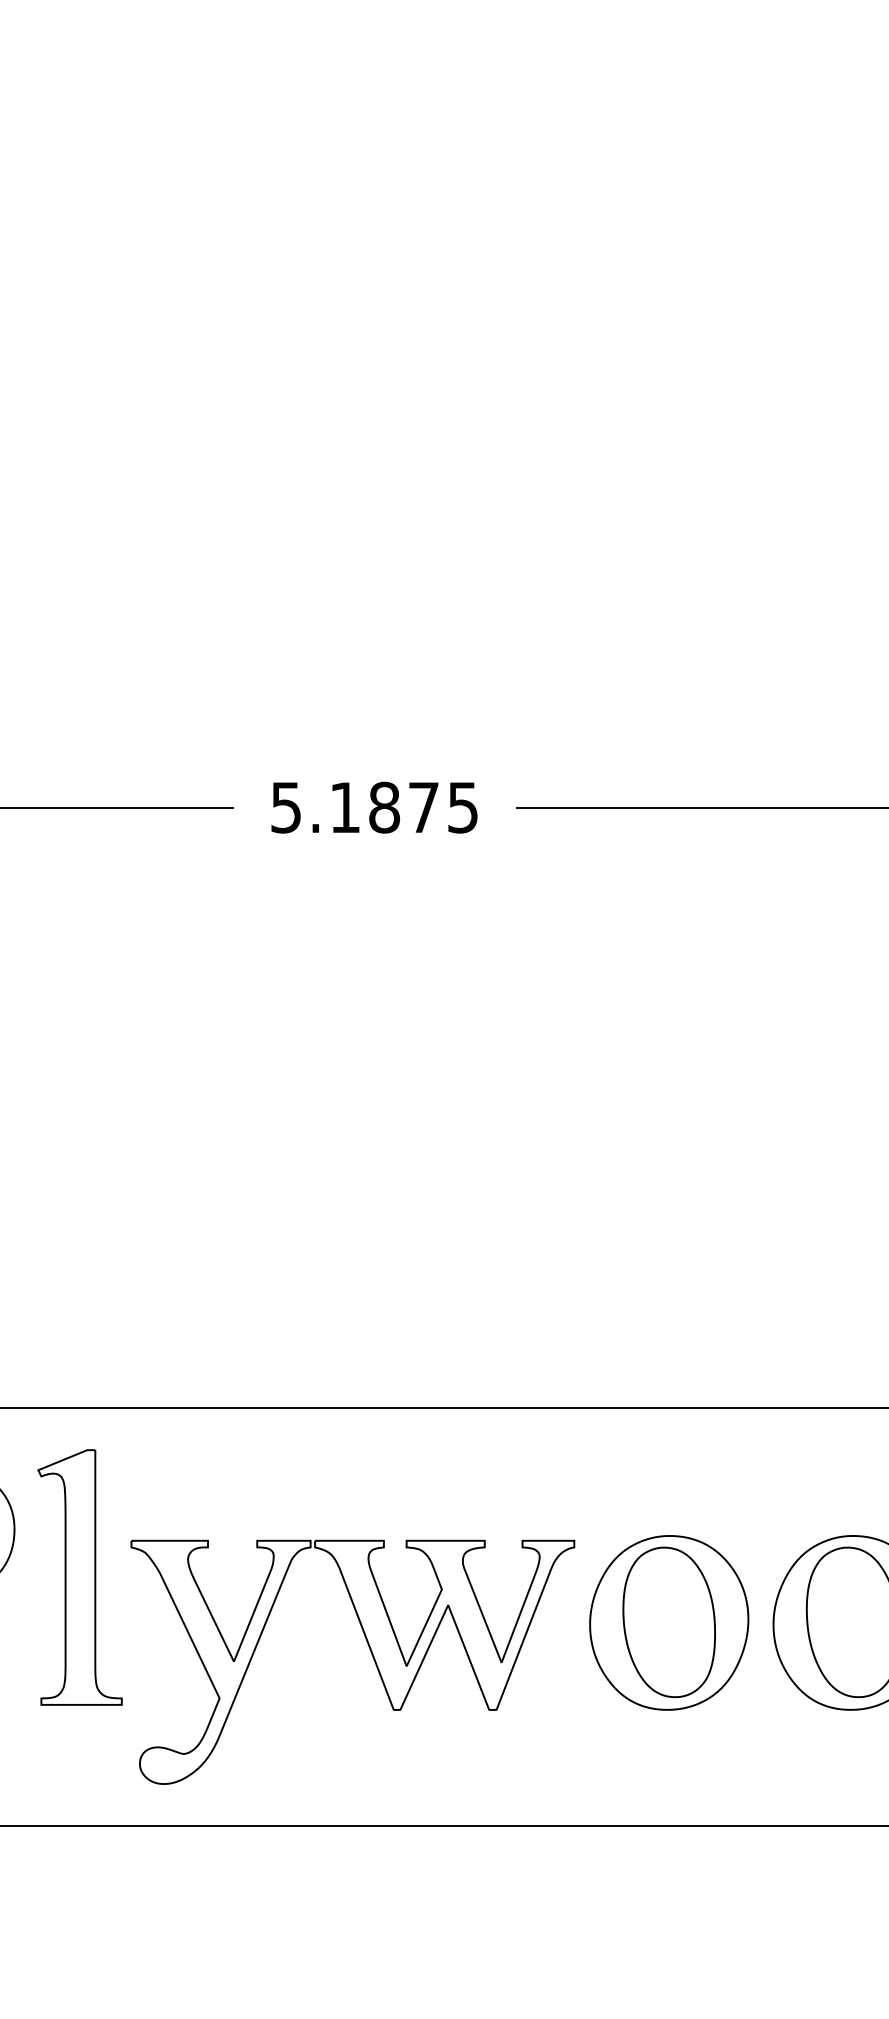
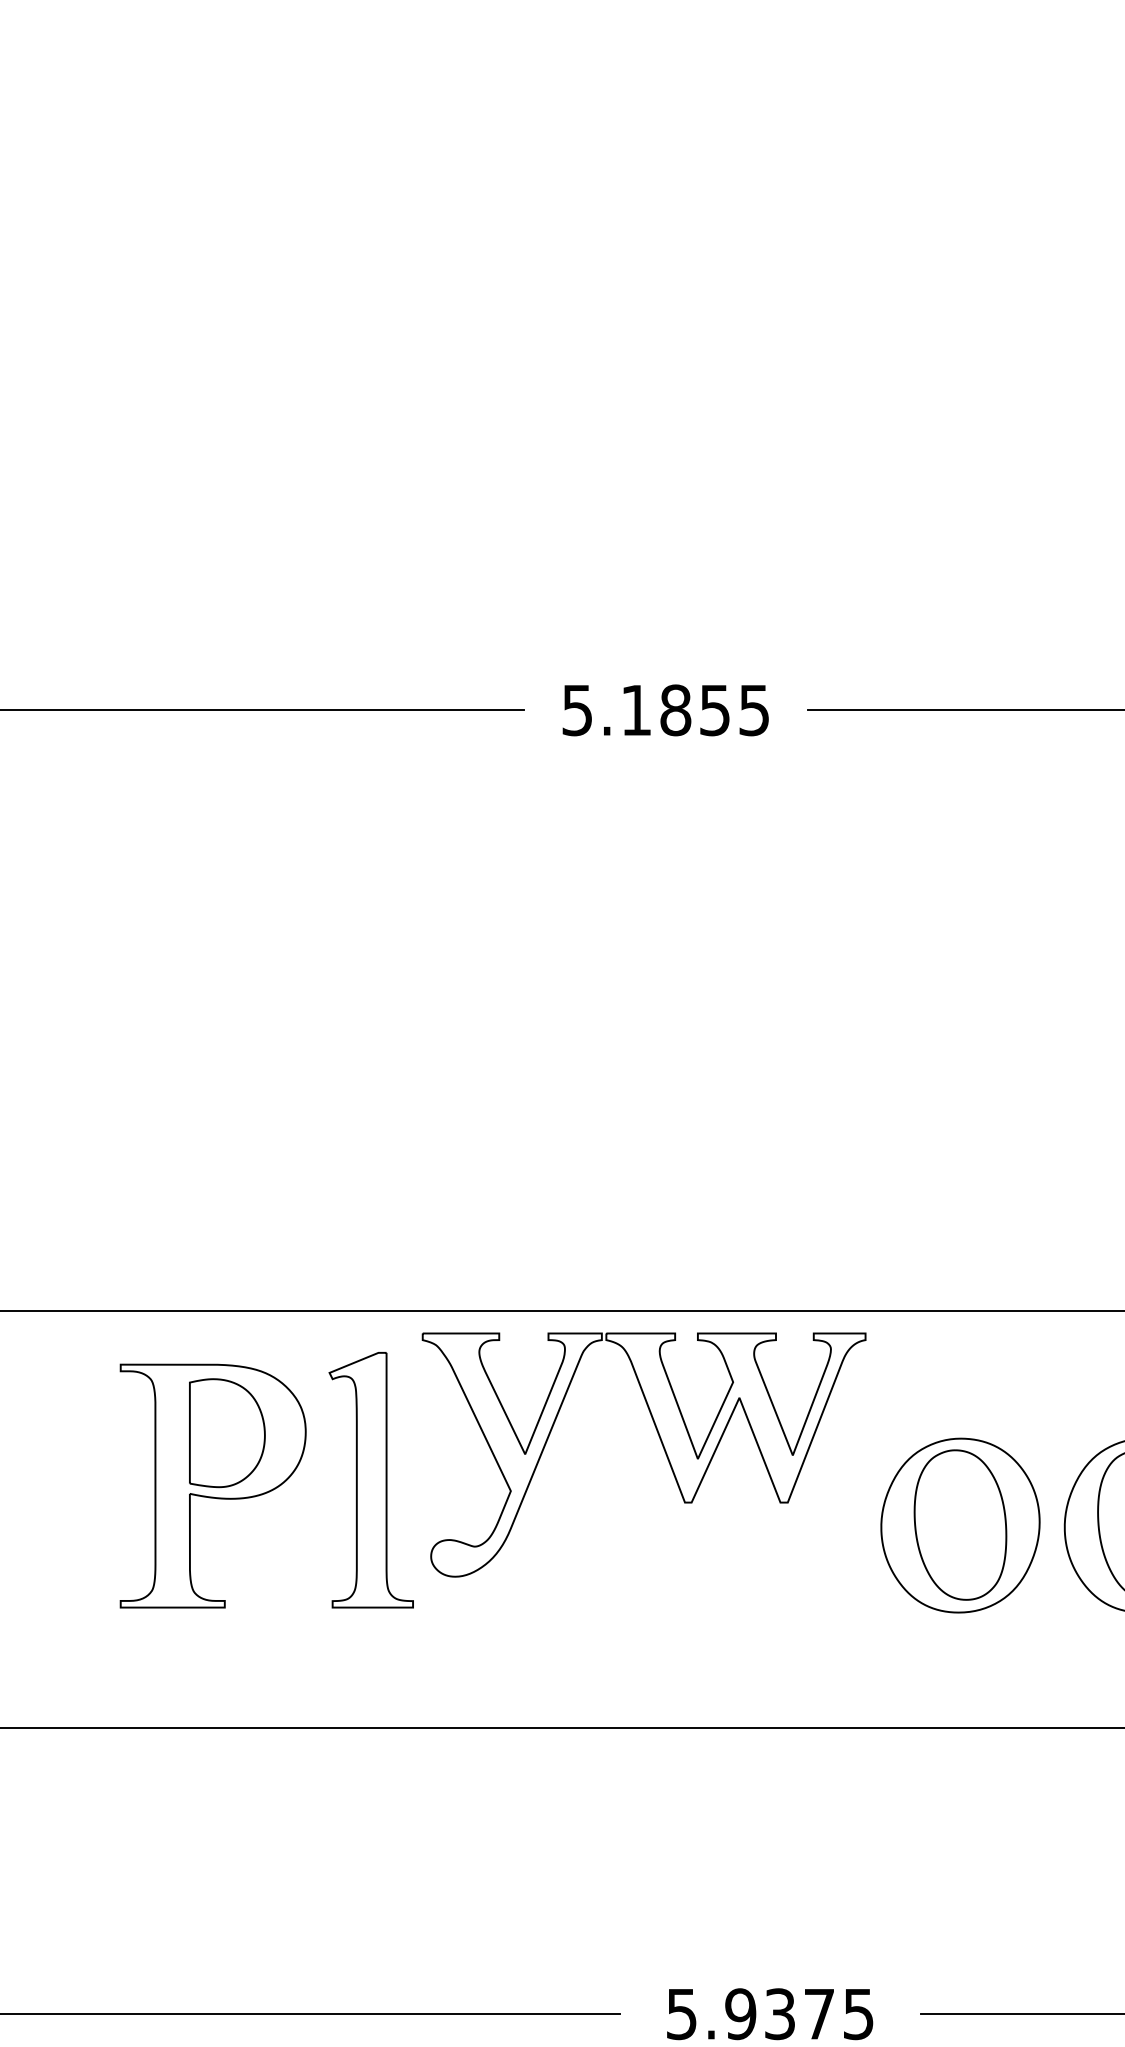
text: (423, 807) -> (714, 710), 5.1875 -> 5.1855
part: (370, 1651) -> (661, 1444), moved

